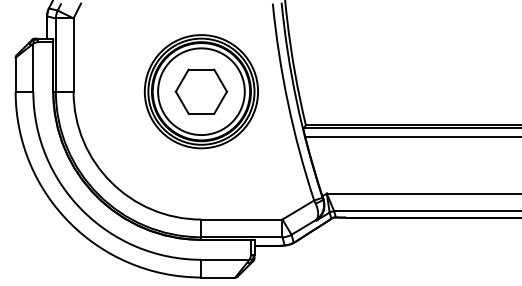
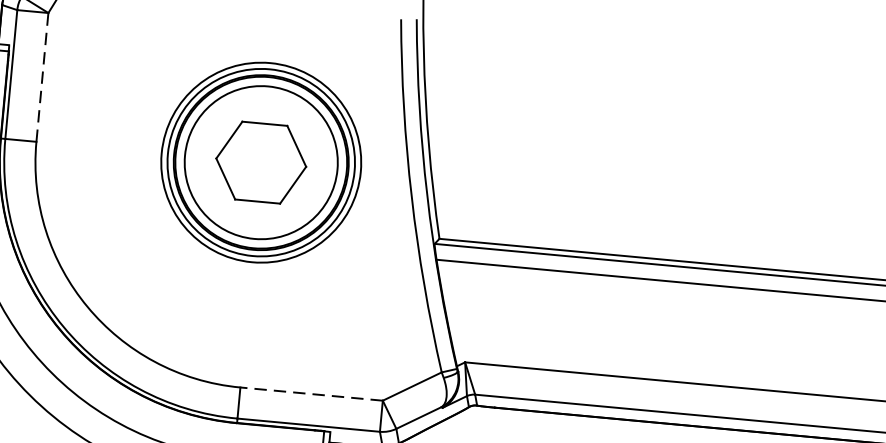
line: (73, 55) -> (42, 78), solid -> dashed
line: (241, 219) -> (310, 393), solid -> dashed

